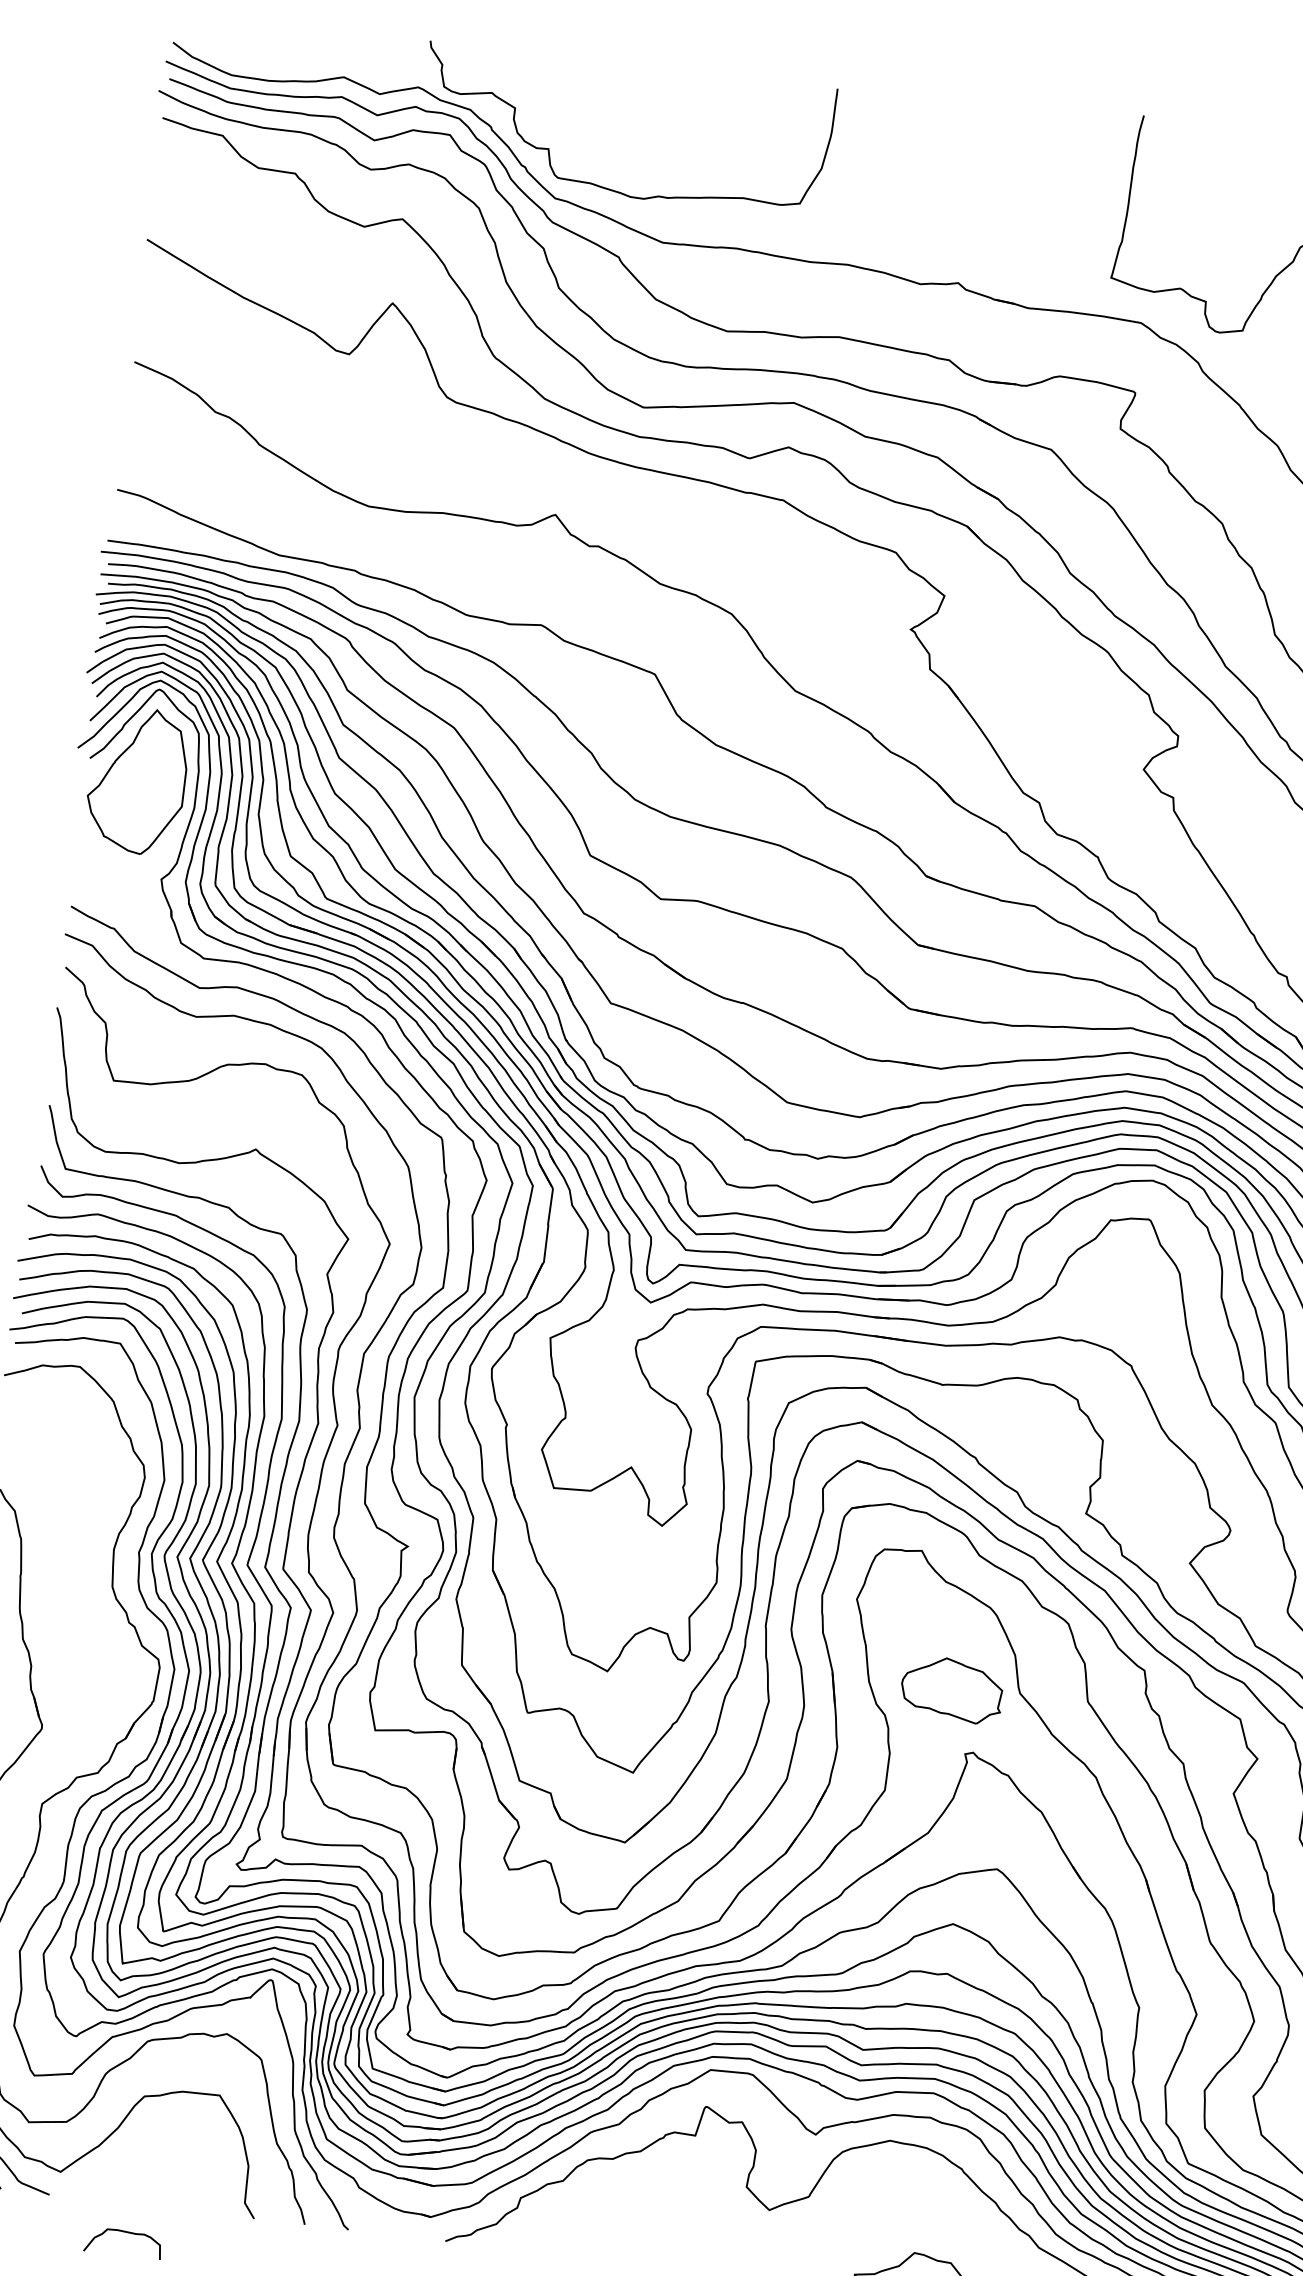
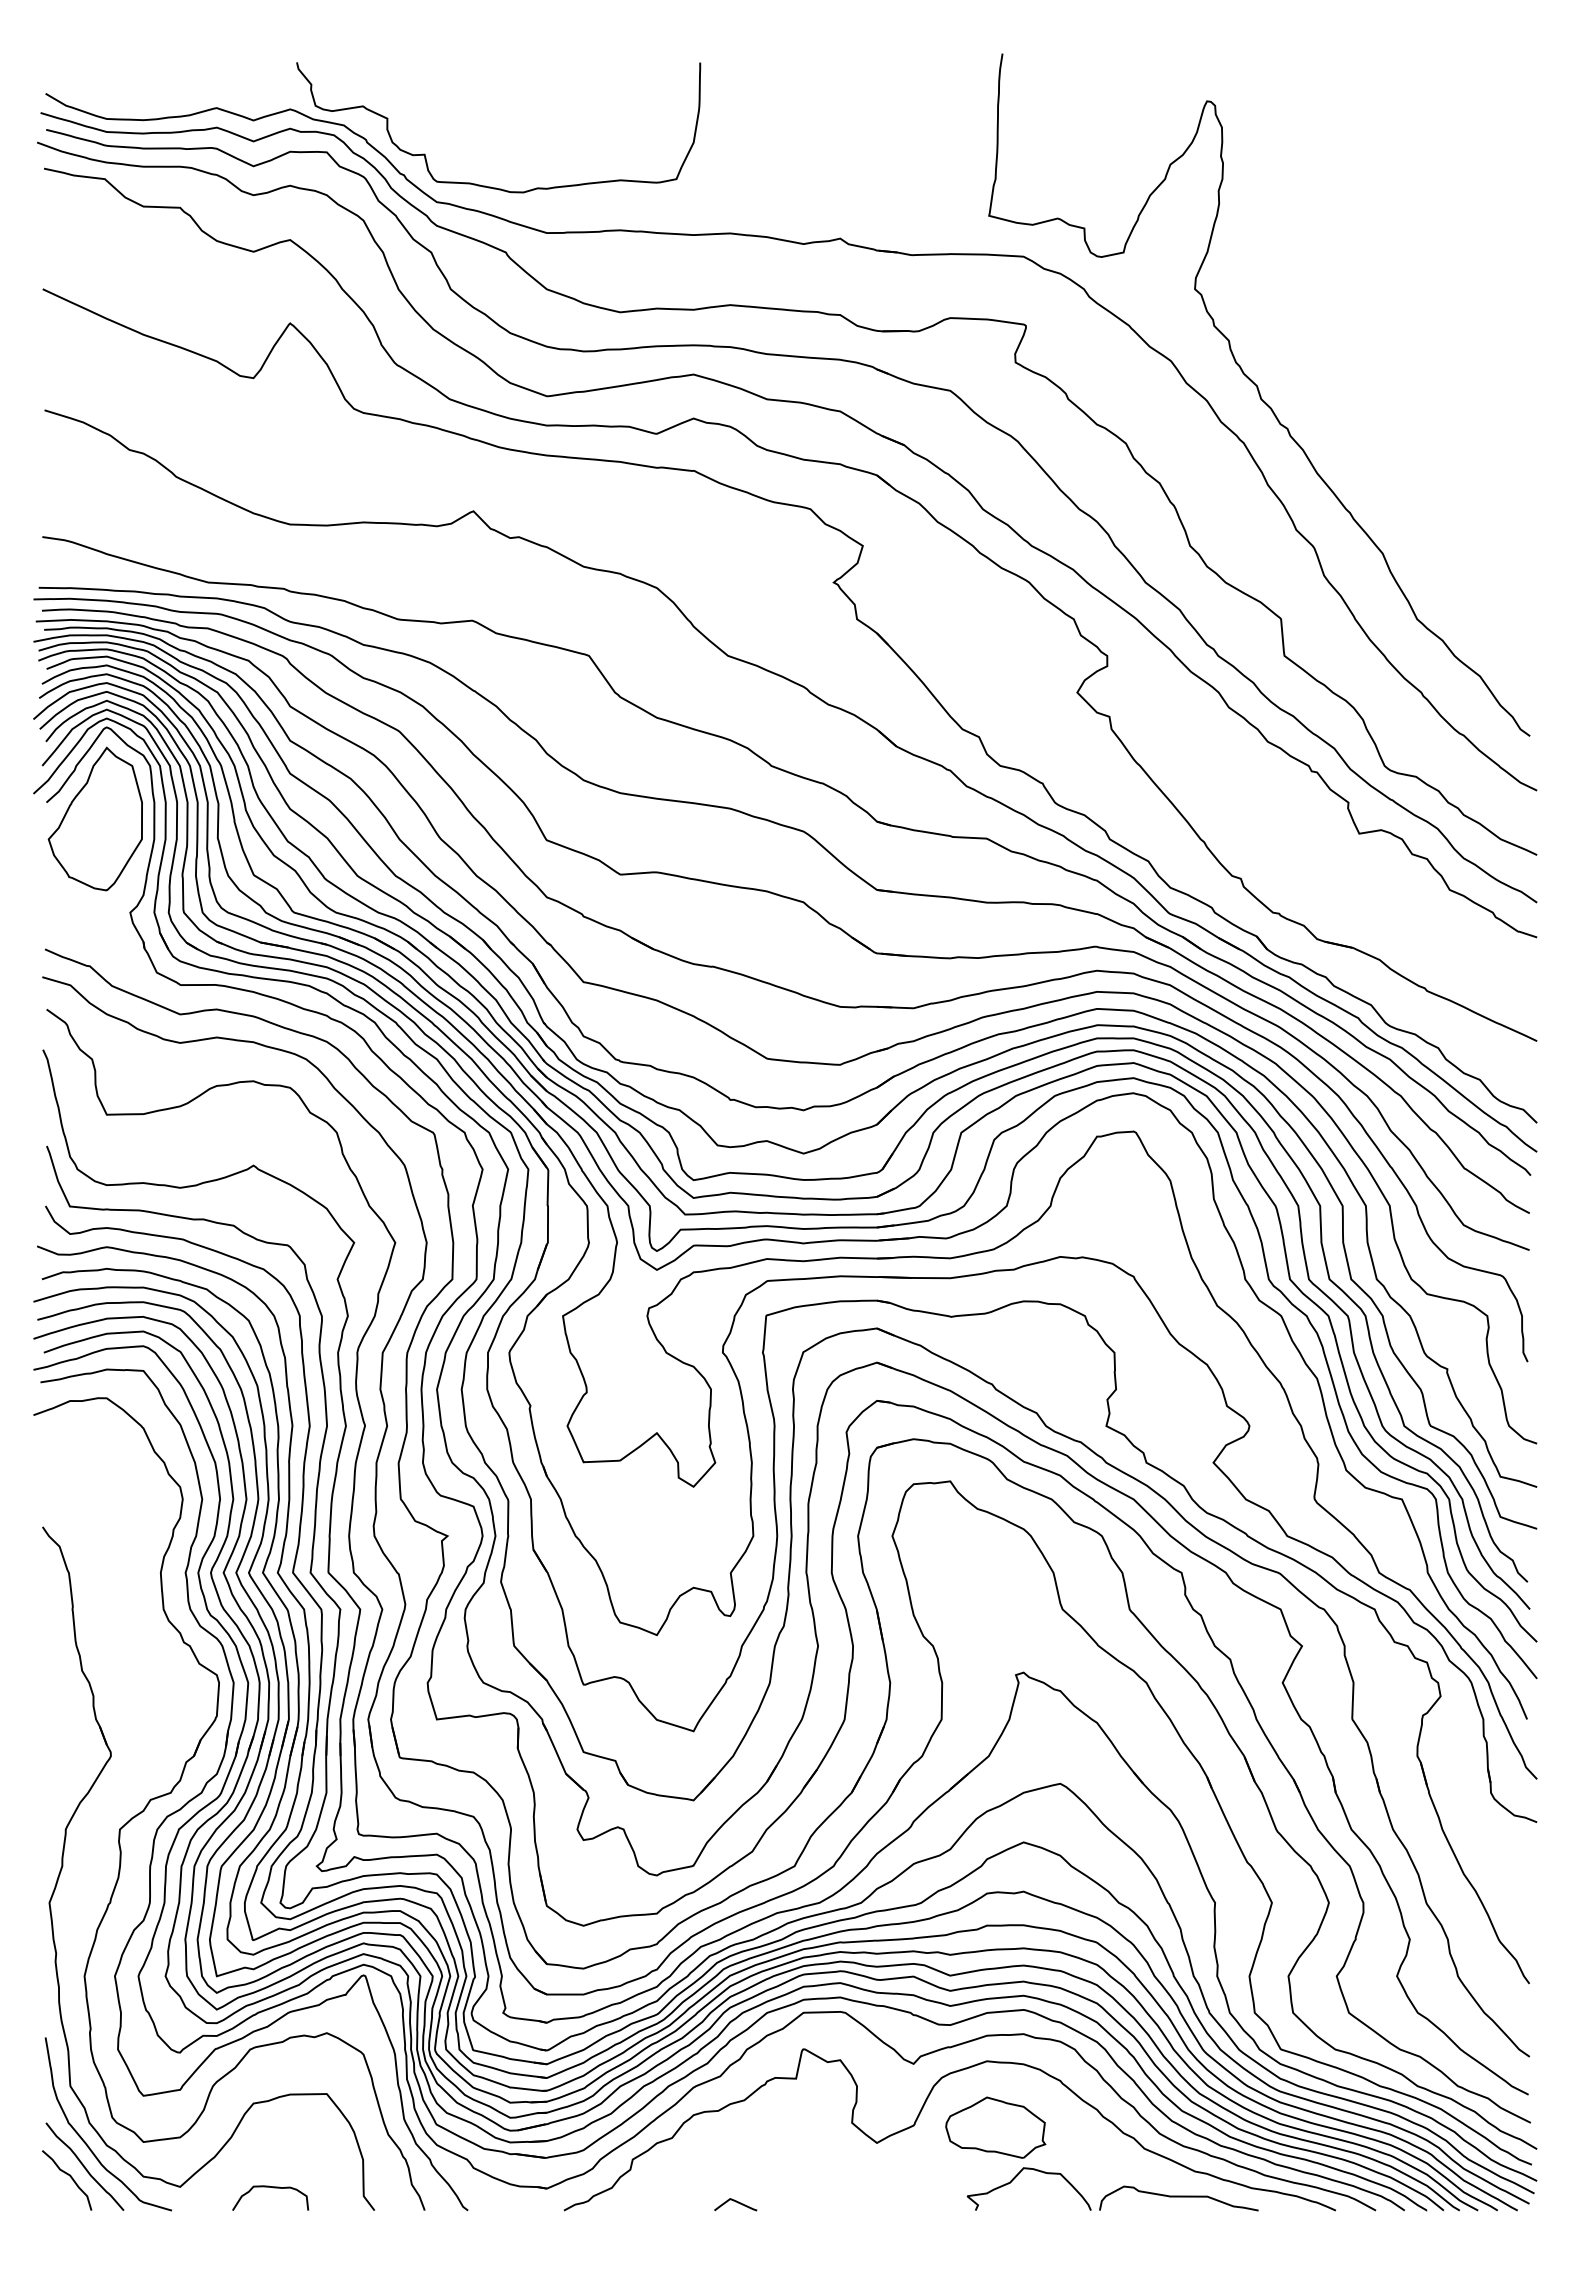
part: (951, 1689) -> (995, 2127), moved
curve: (127, 2233) -> (273, 2188), moved
curve: (619, 2253) -> (735, 2202), added

